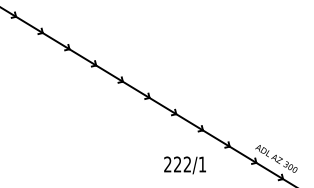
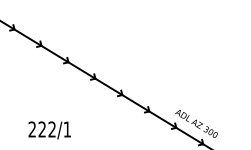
text: (184, 165) -> (49, 130), moved

